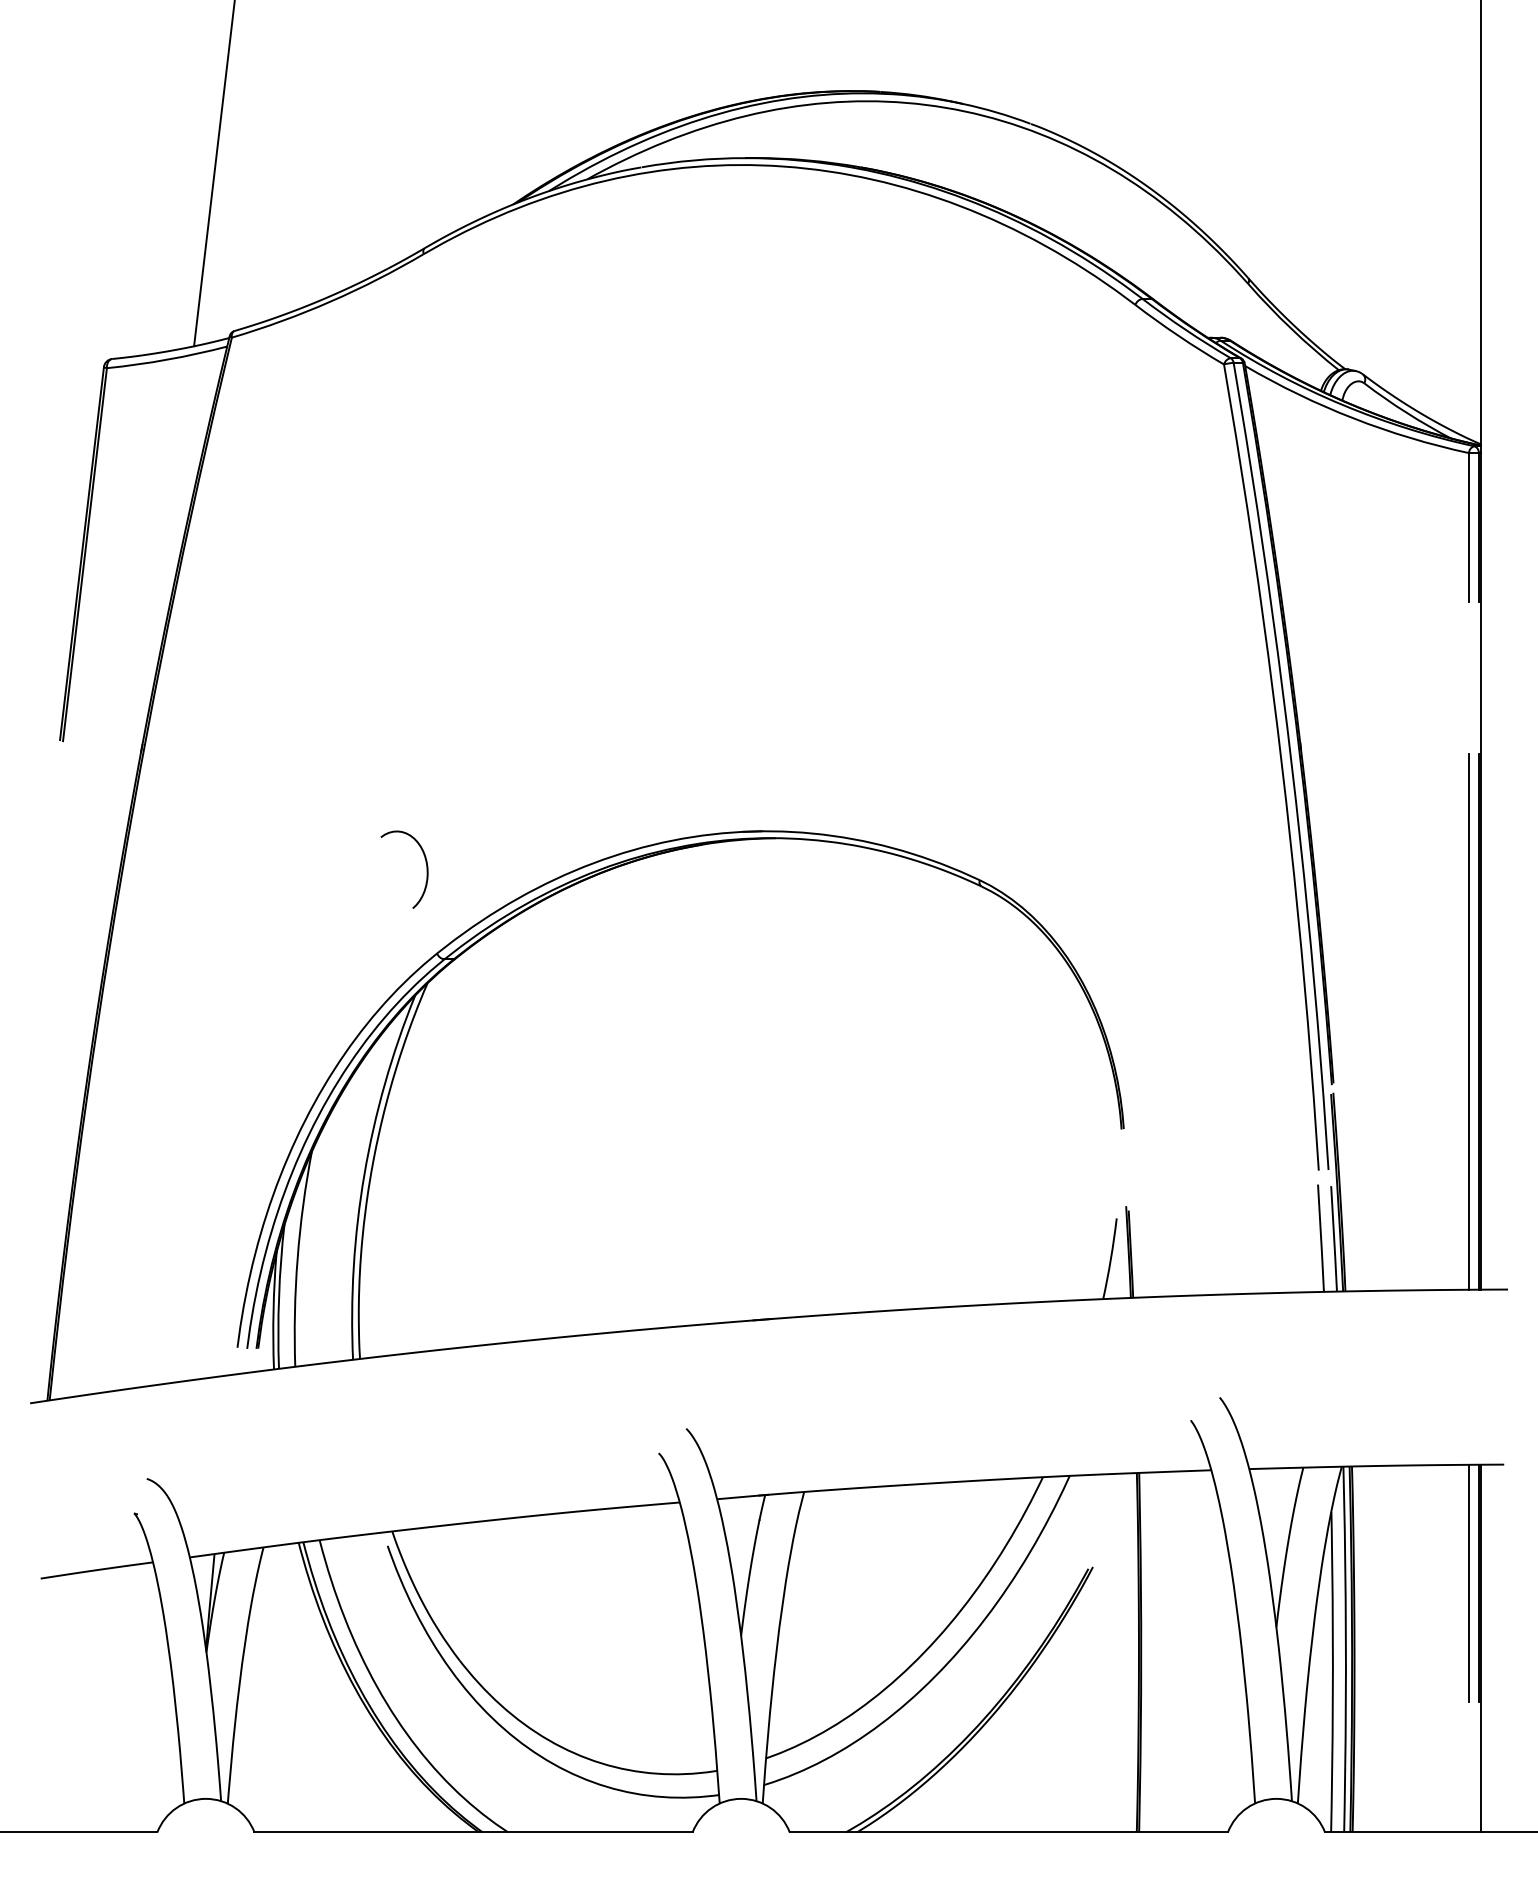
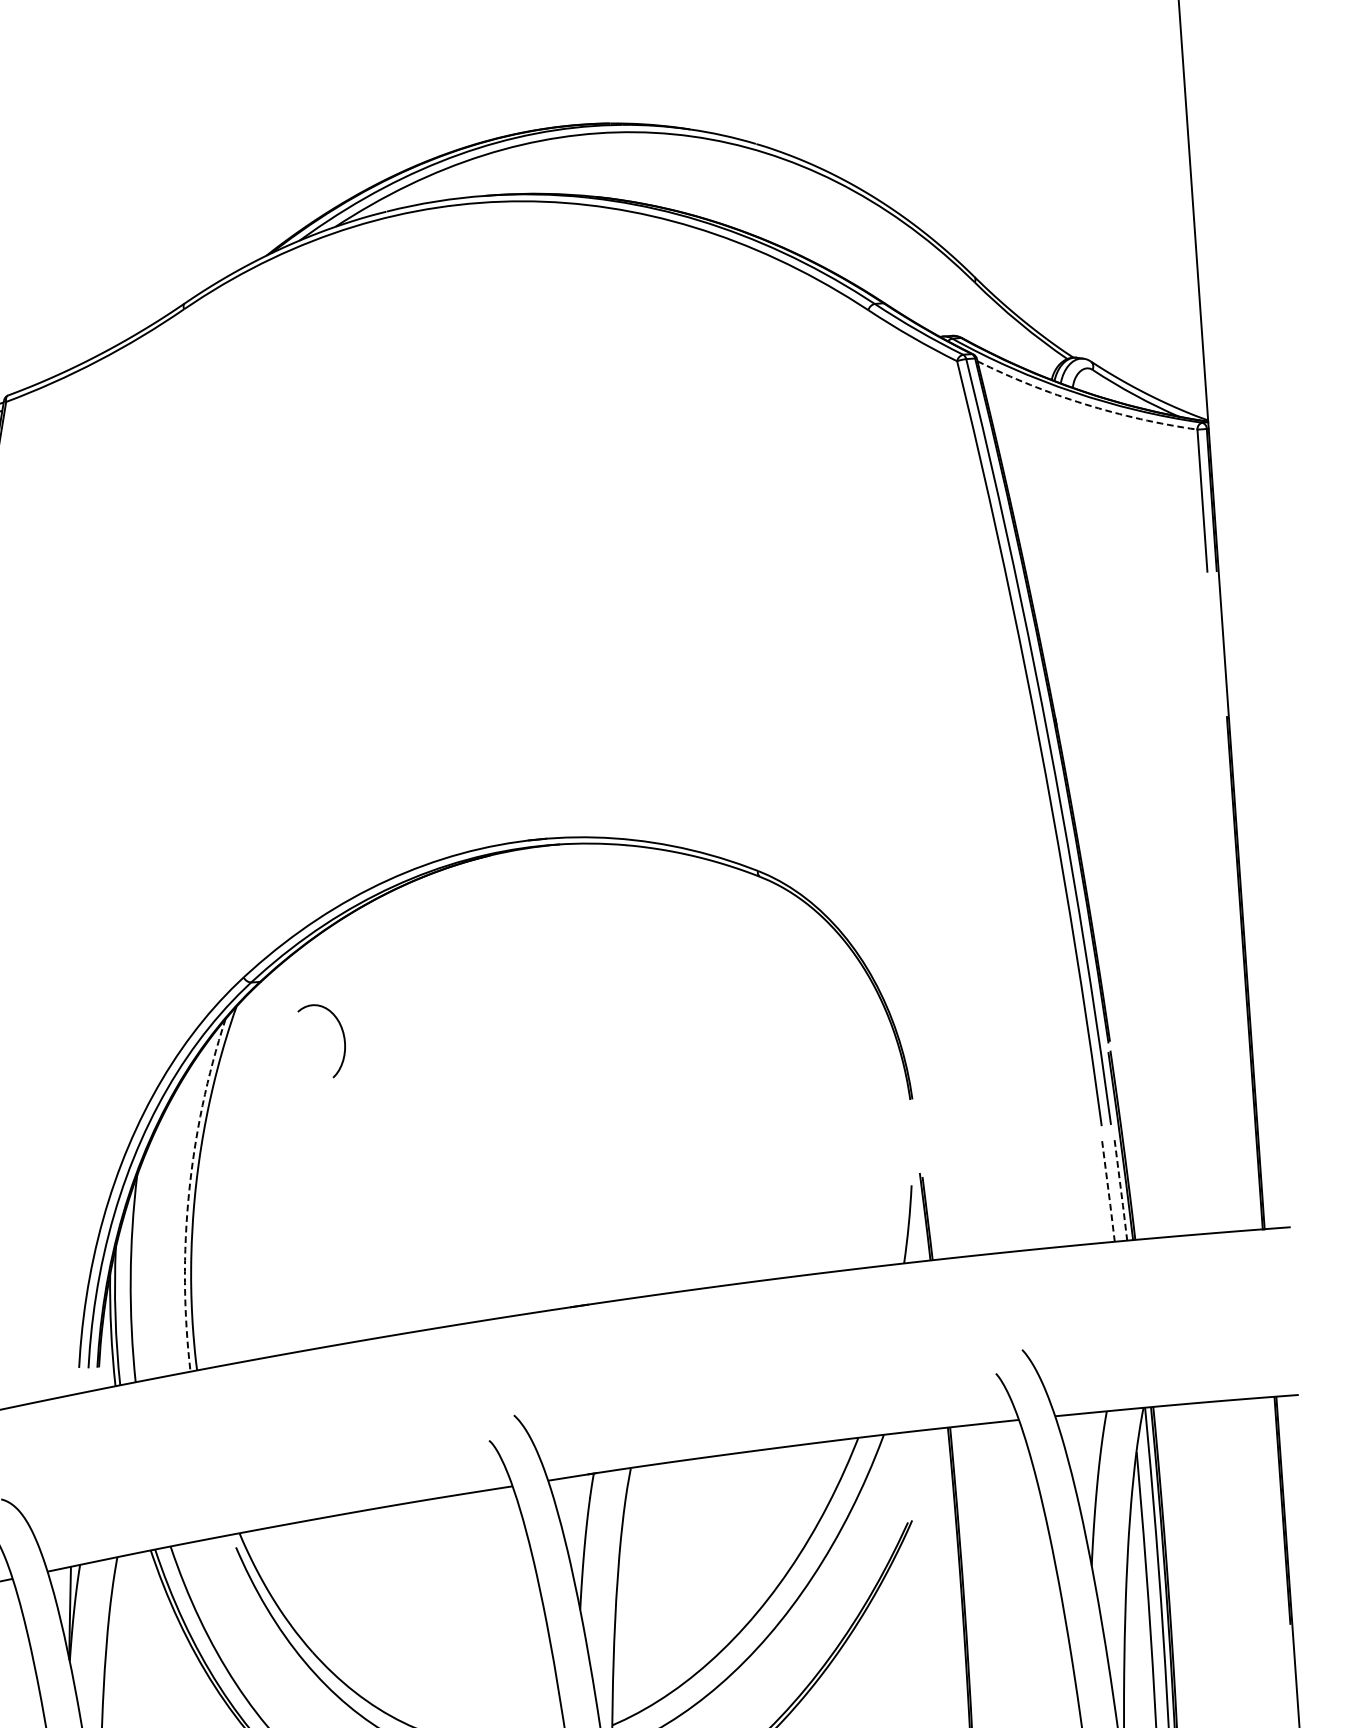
arc: (1353, 418) -> (1084, 404), solid -> dashed
curve: (426, 869) -> (343, 1039), moved
line: (1469, 1022) -> (1236, 974), removed
arc: (364, 1174) -> (189, 1193), solid -> dashed
line: (1321, 1238) -> (1108, 1190), solid -> dashed
line: (1334, 1239) -> (1121, 1190), solid -> dashed
line: (1469, 1583) -> (1273, 1511), removed

